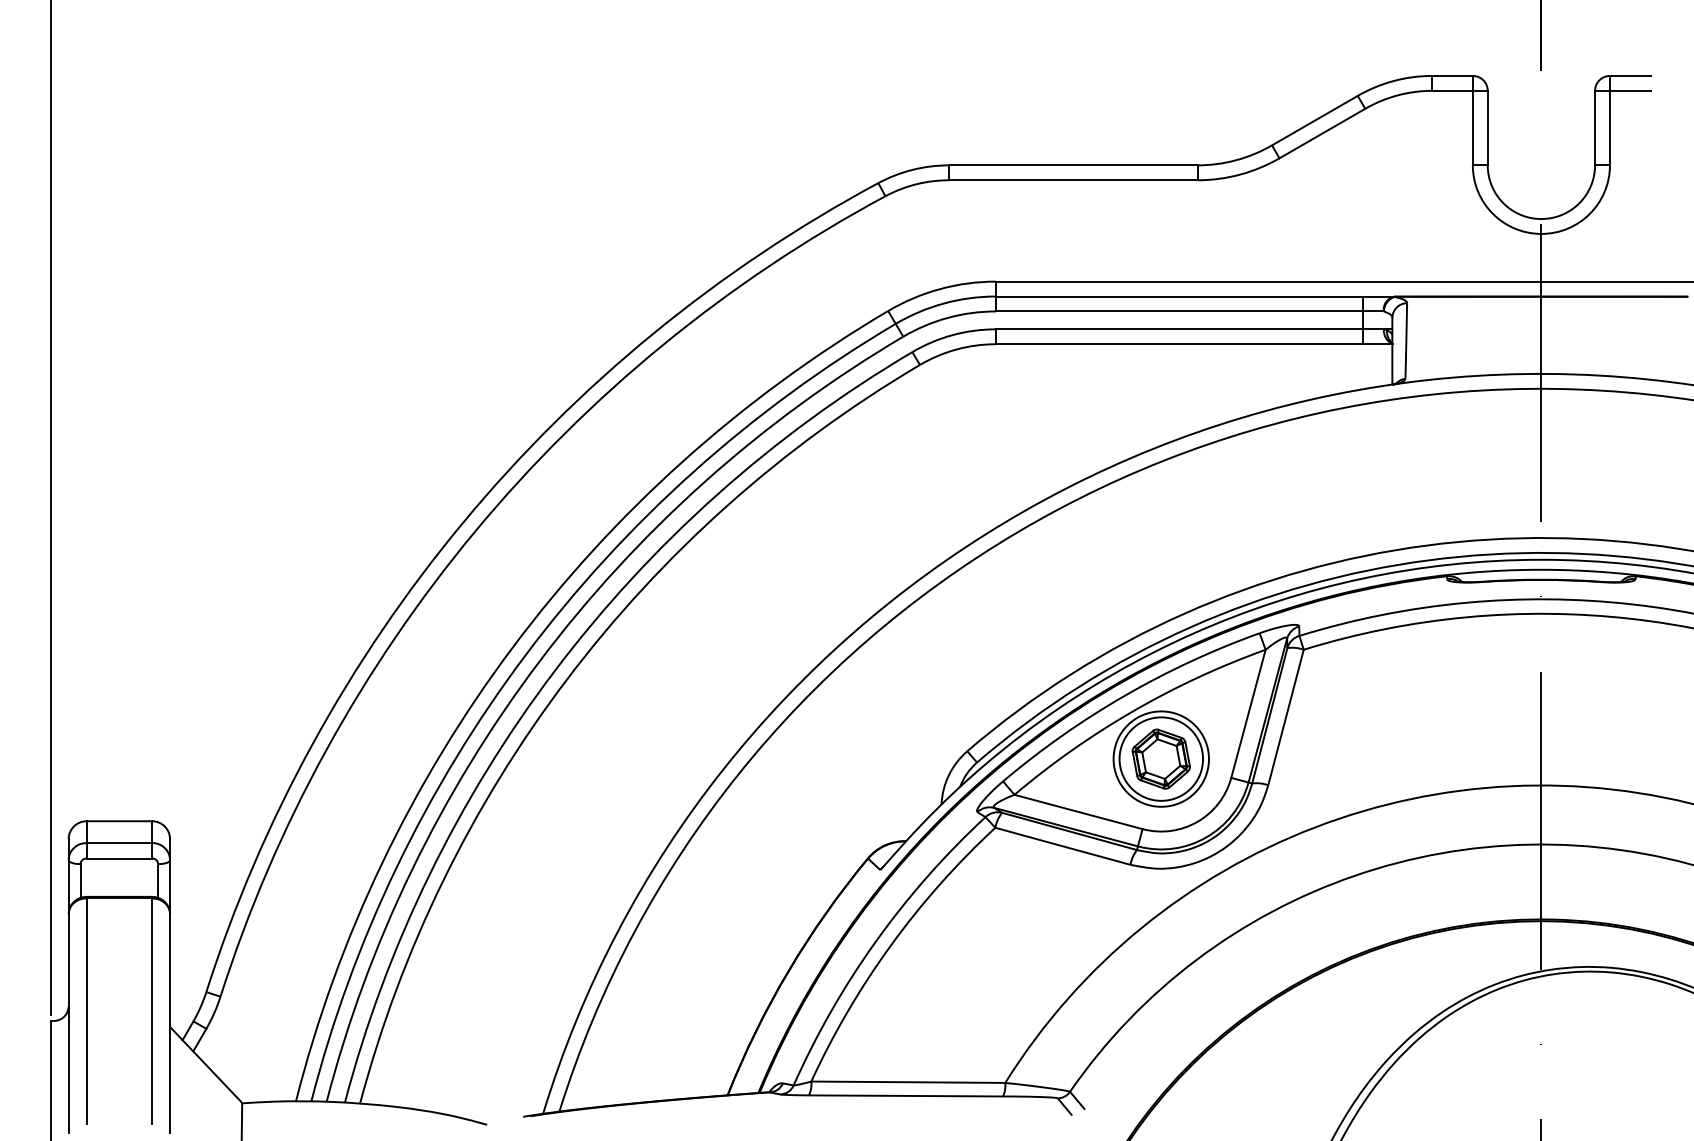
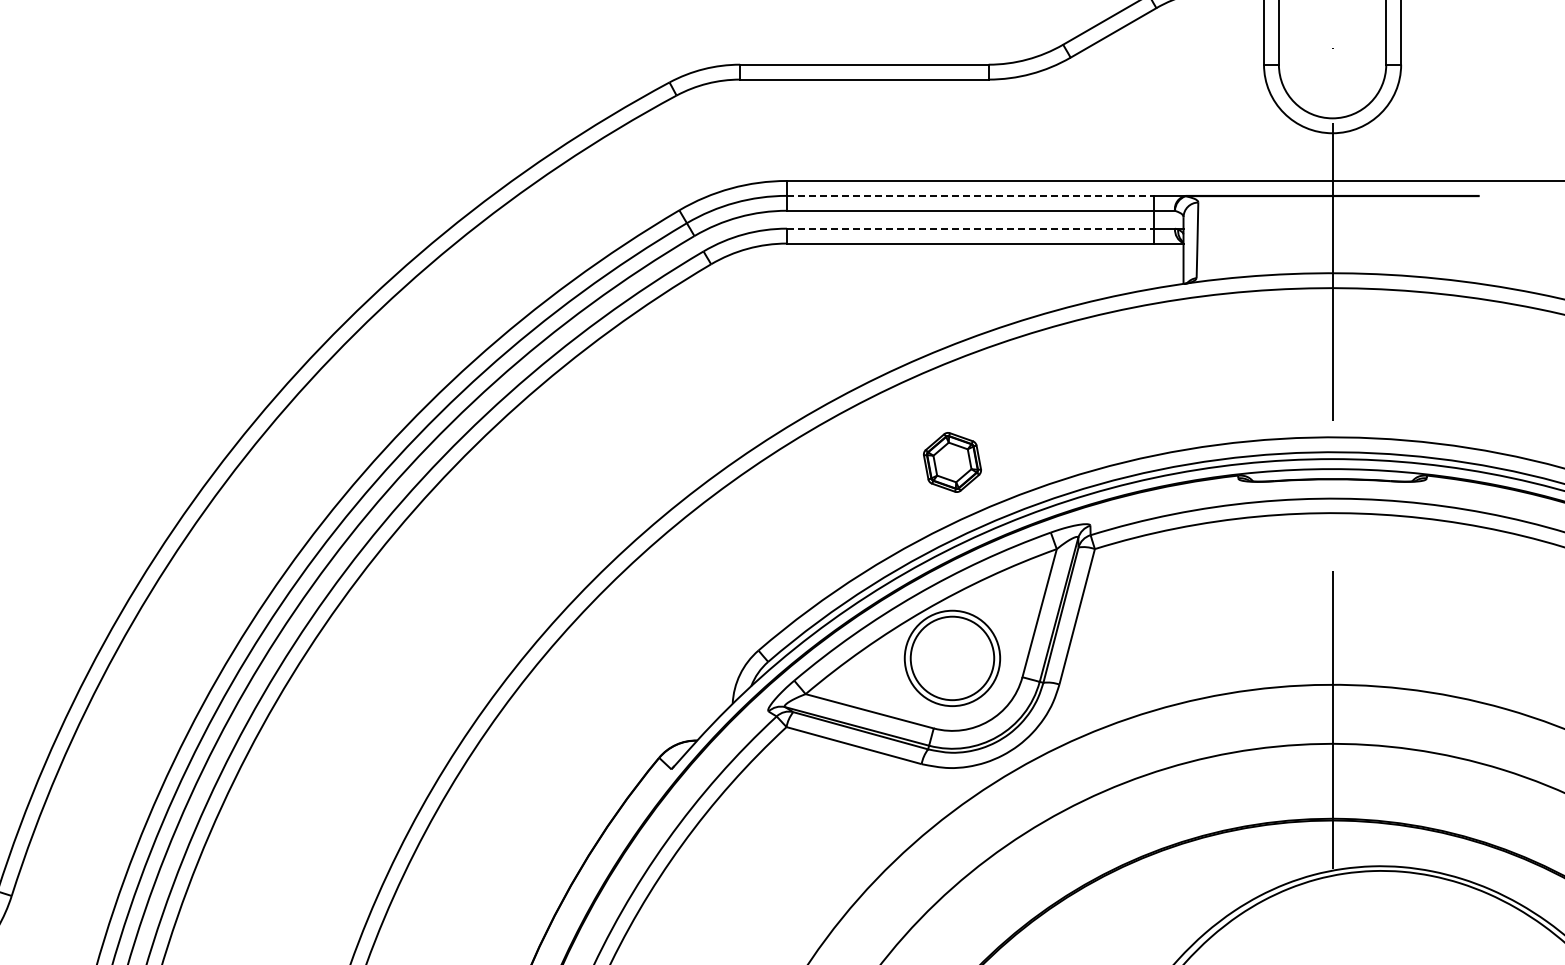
line: (1179, 296) -> (970, 195), solid -> dashed
line: (1179, 329) -> (970, 228), solid -> dashed
part: (1160, 758) -> (951, 461), moved

